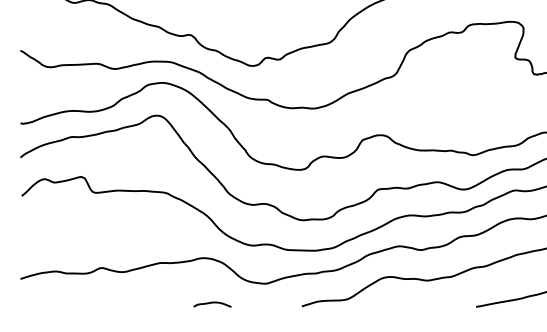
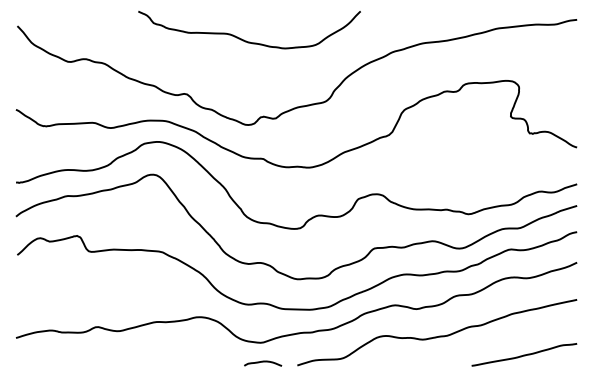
curve: (212, 303) -> (263, 362), moved

